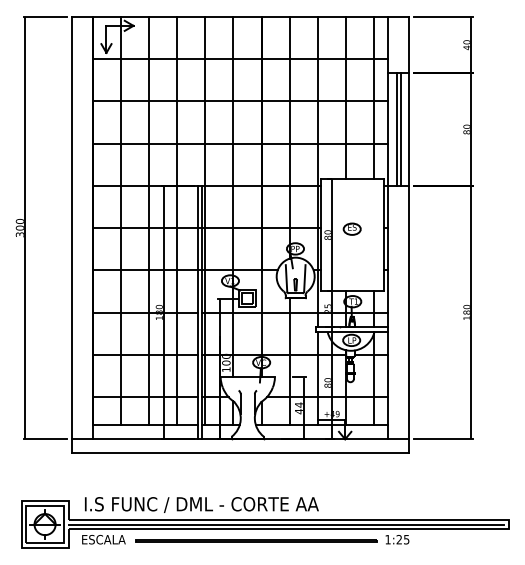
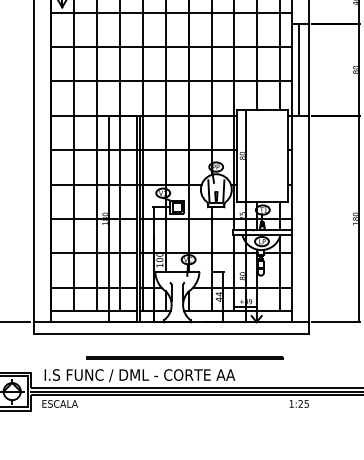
line: (400, 129) -> (301, 69), removed
part: (351, 228) -> (261, 150), removed
line: (256, 540) -> (184, 357), moved

